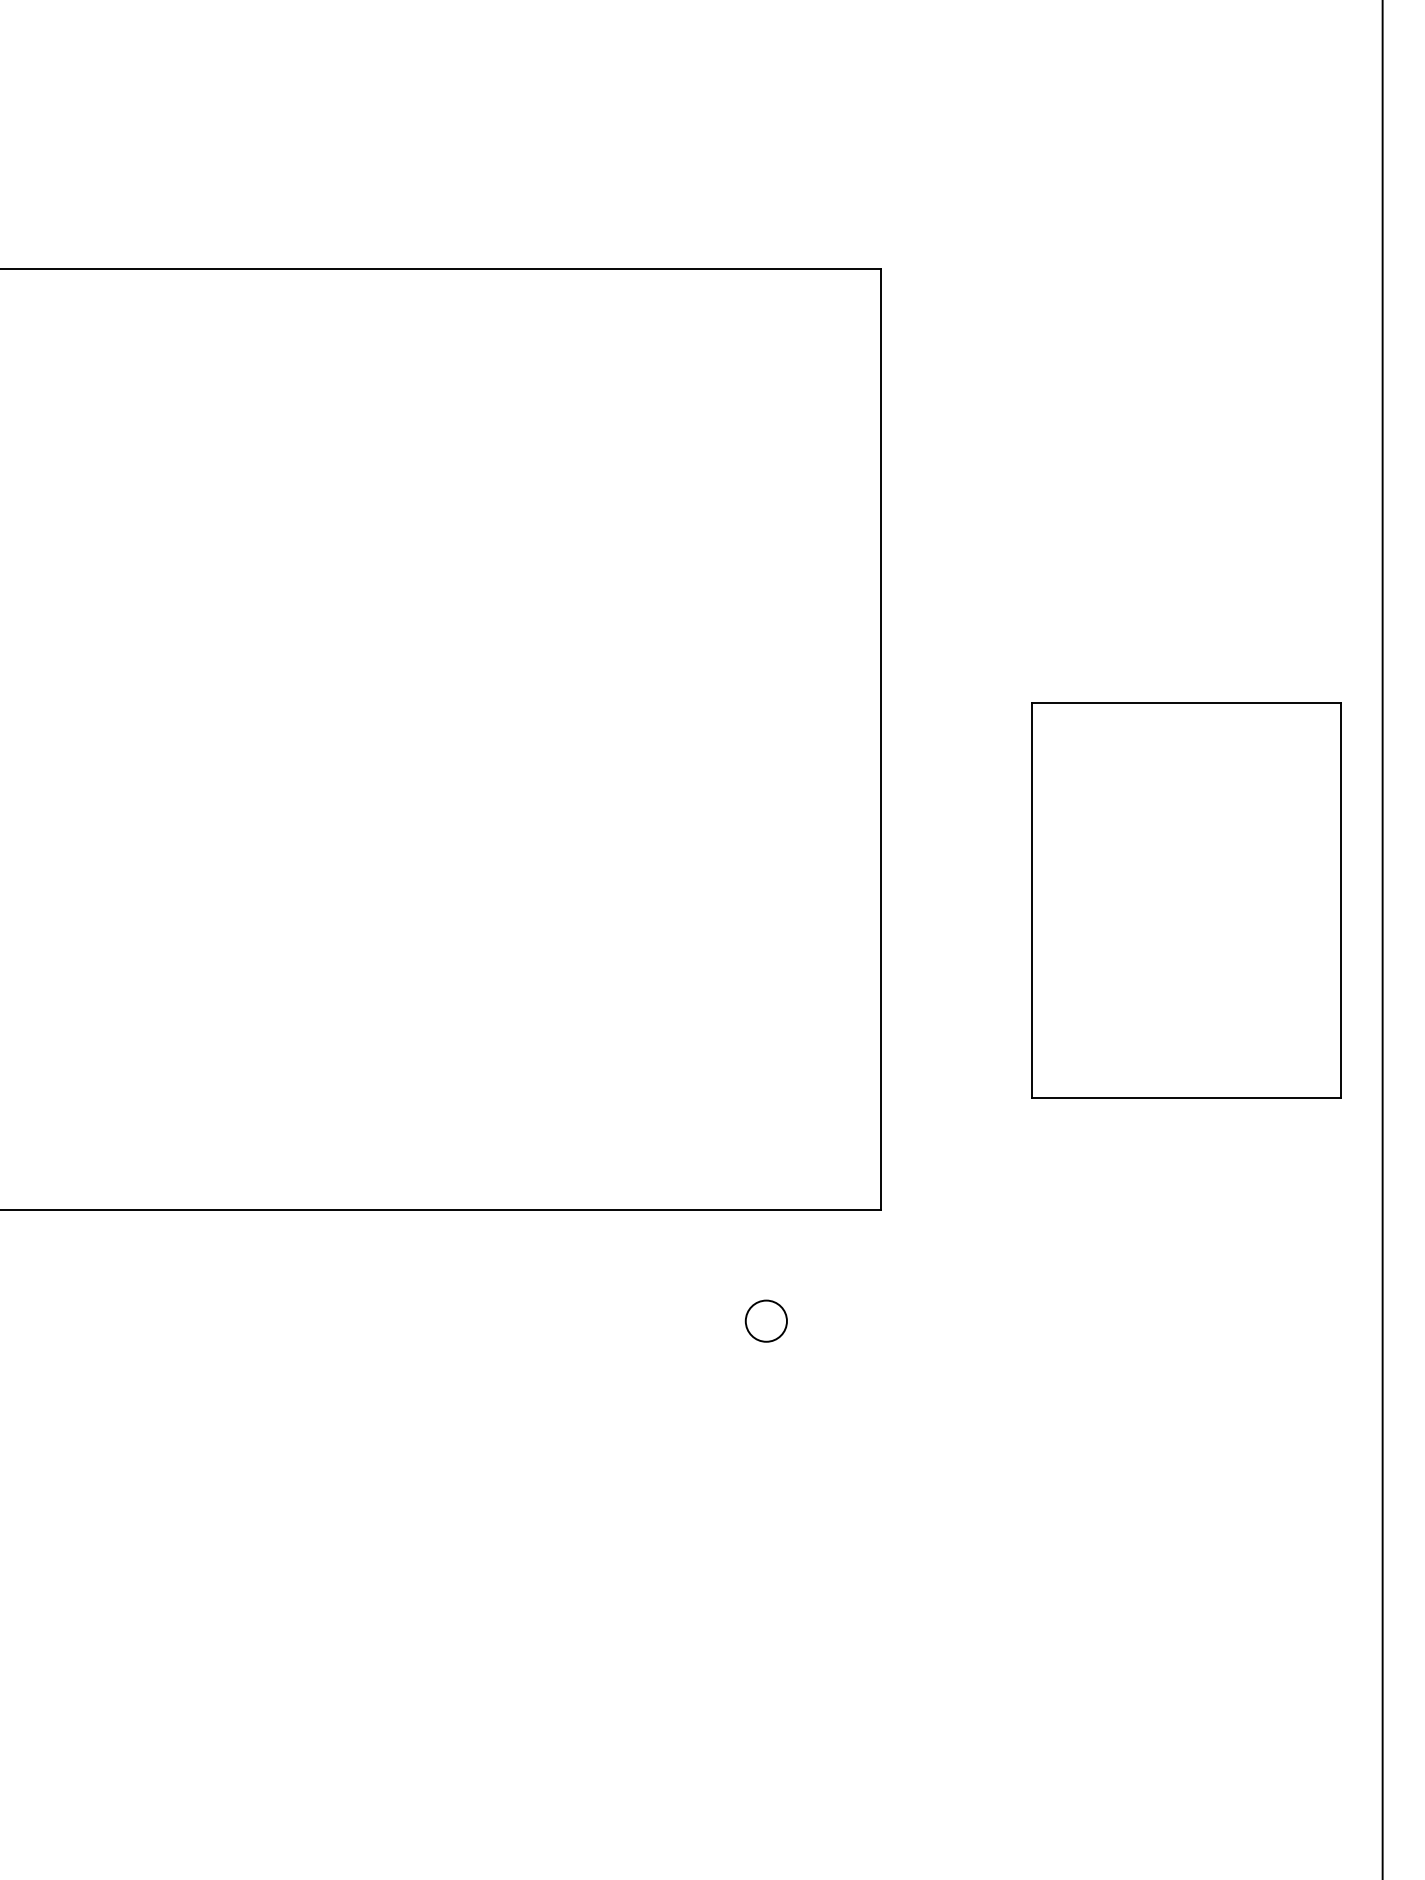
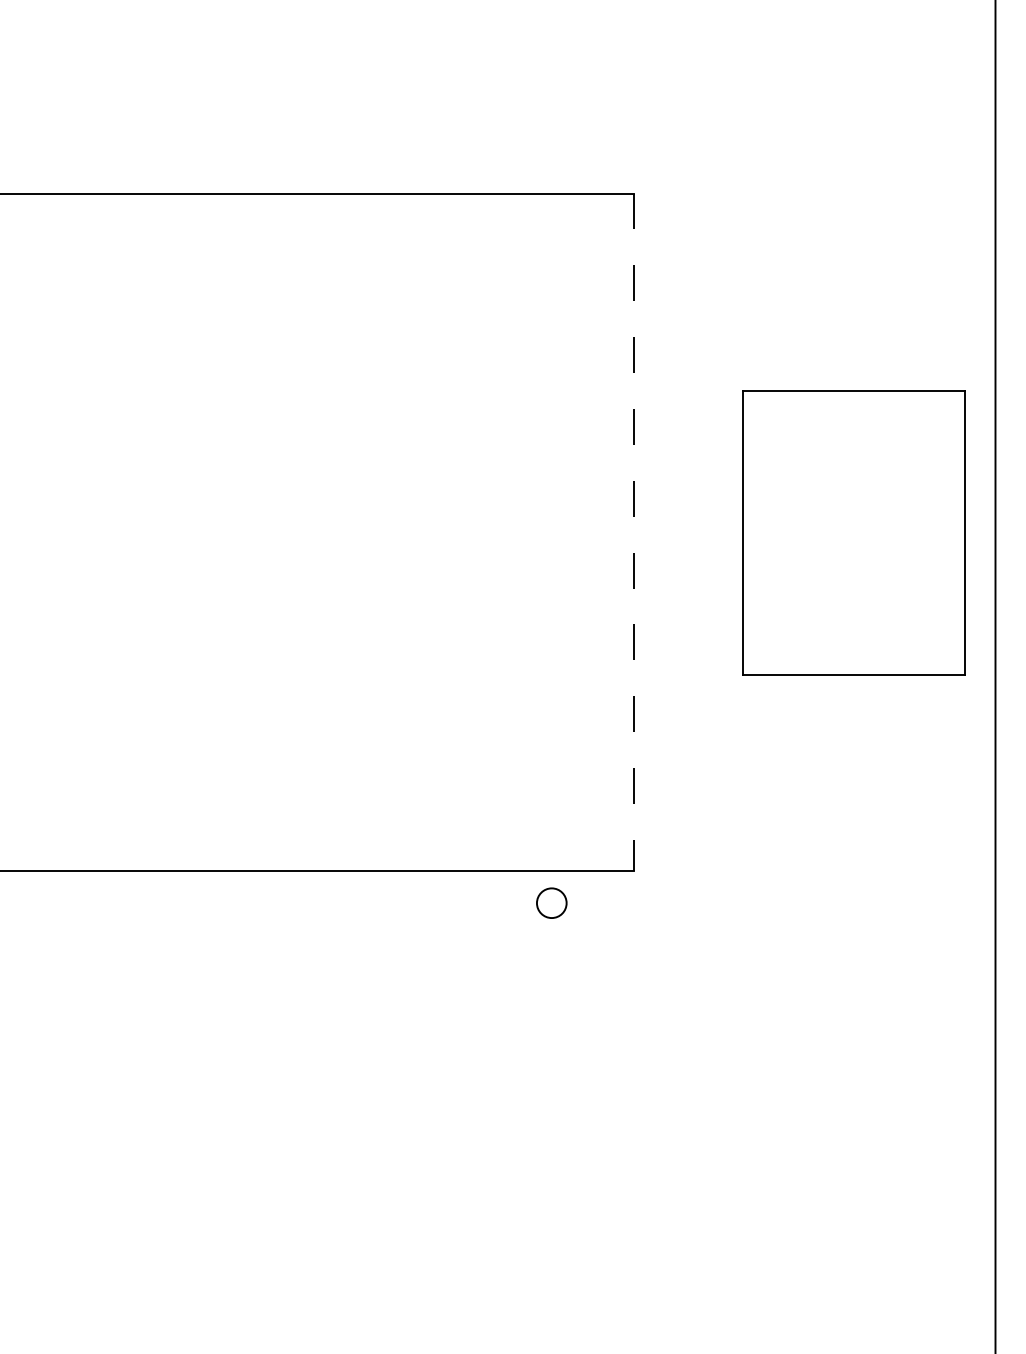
line: (880, 739) -> (633, 532), solid -> dashed
part: (1186, 900) -> (854, 532), moved
circle: (765, 1320) -> (551, 902), moved

